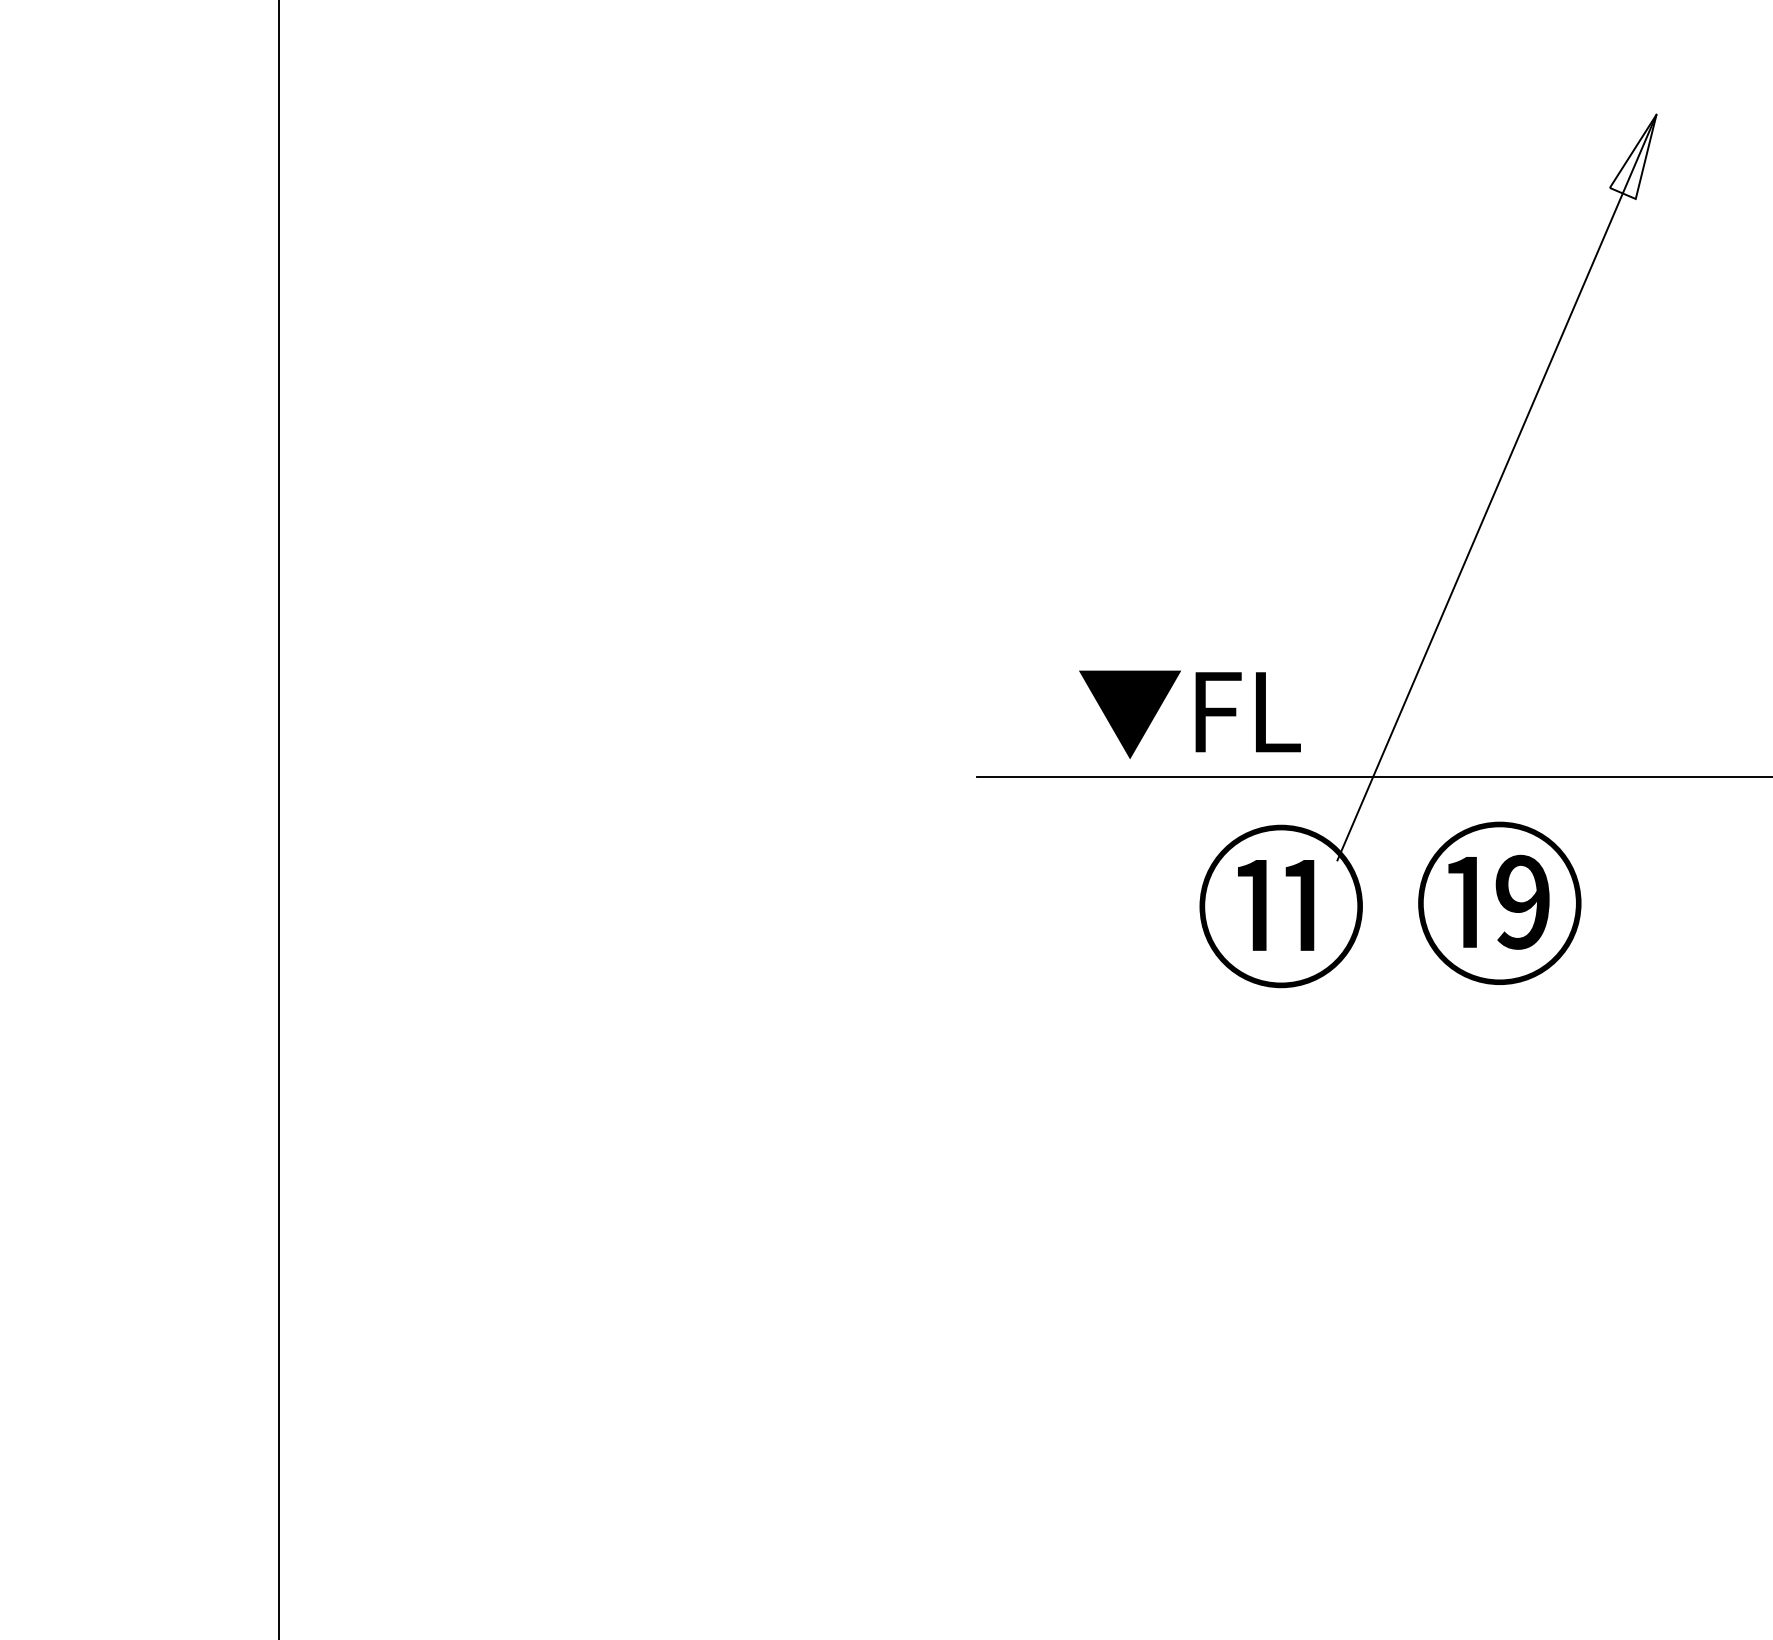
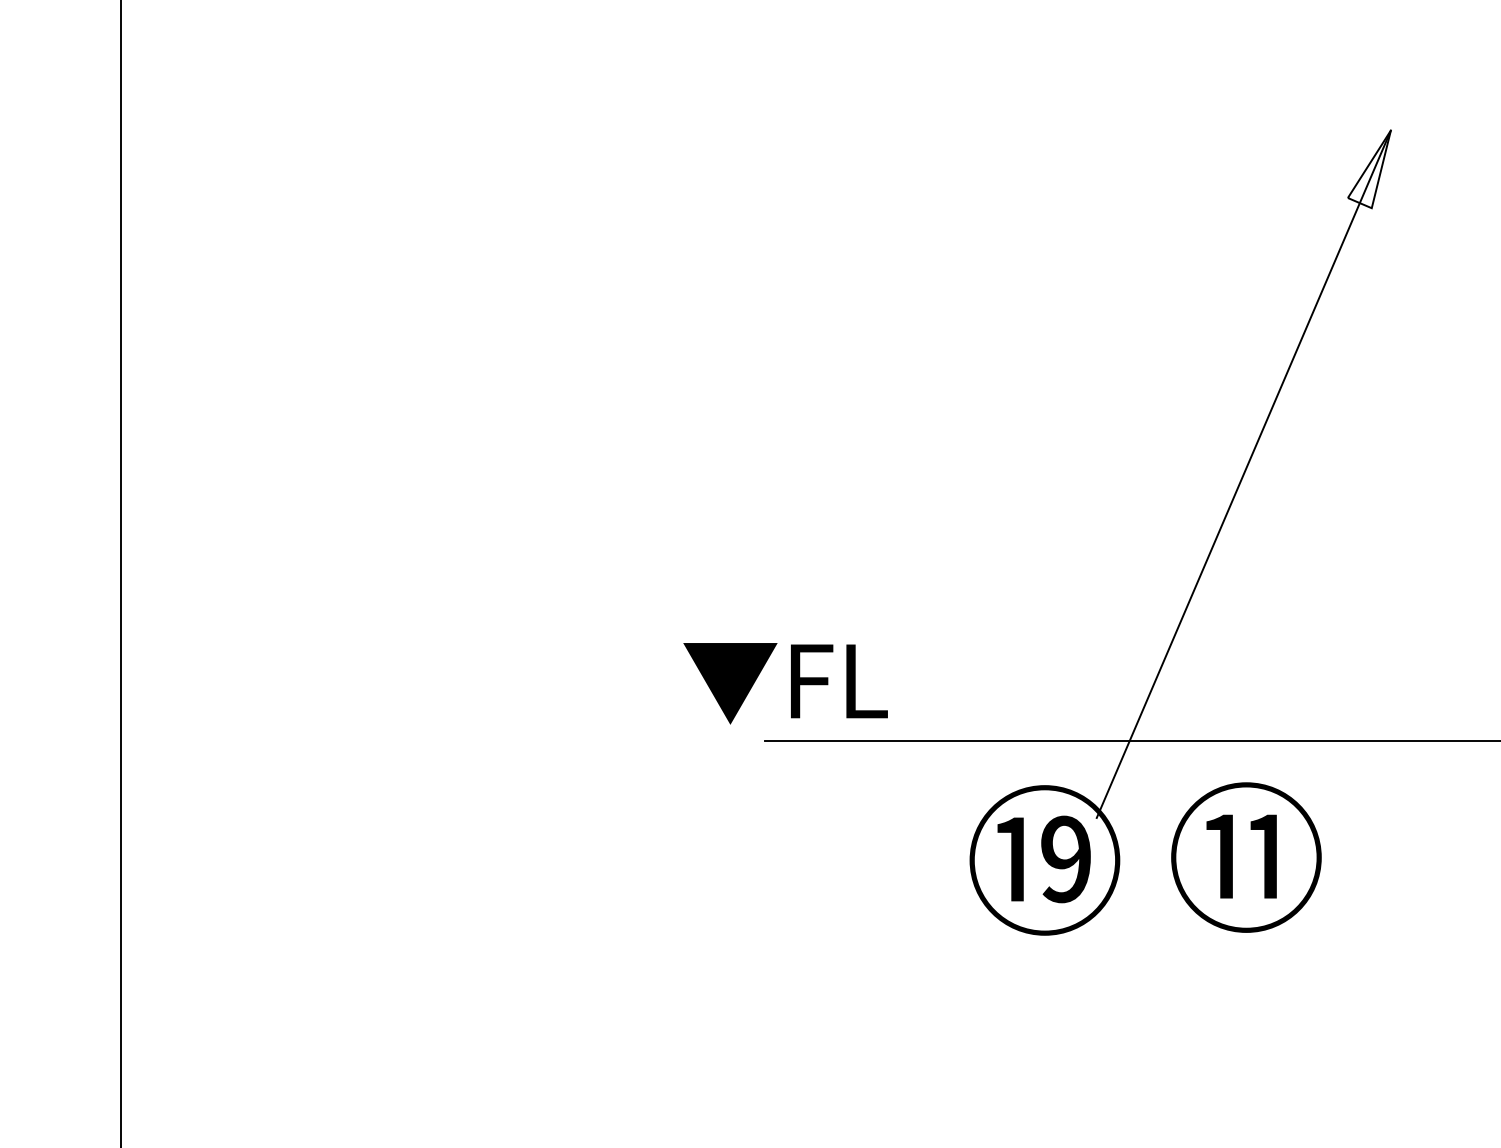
text: (1189, 714) -> (785, 683), moved
text: (1498, 901) -> (1245, 855), ⑲ -> ⑪
text: (1279, 905) -> (1043, 859), ⑪ -> ⑲

